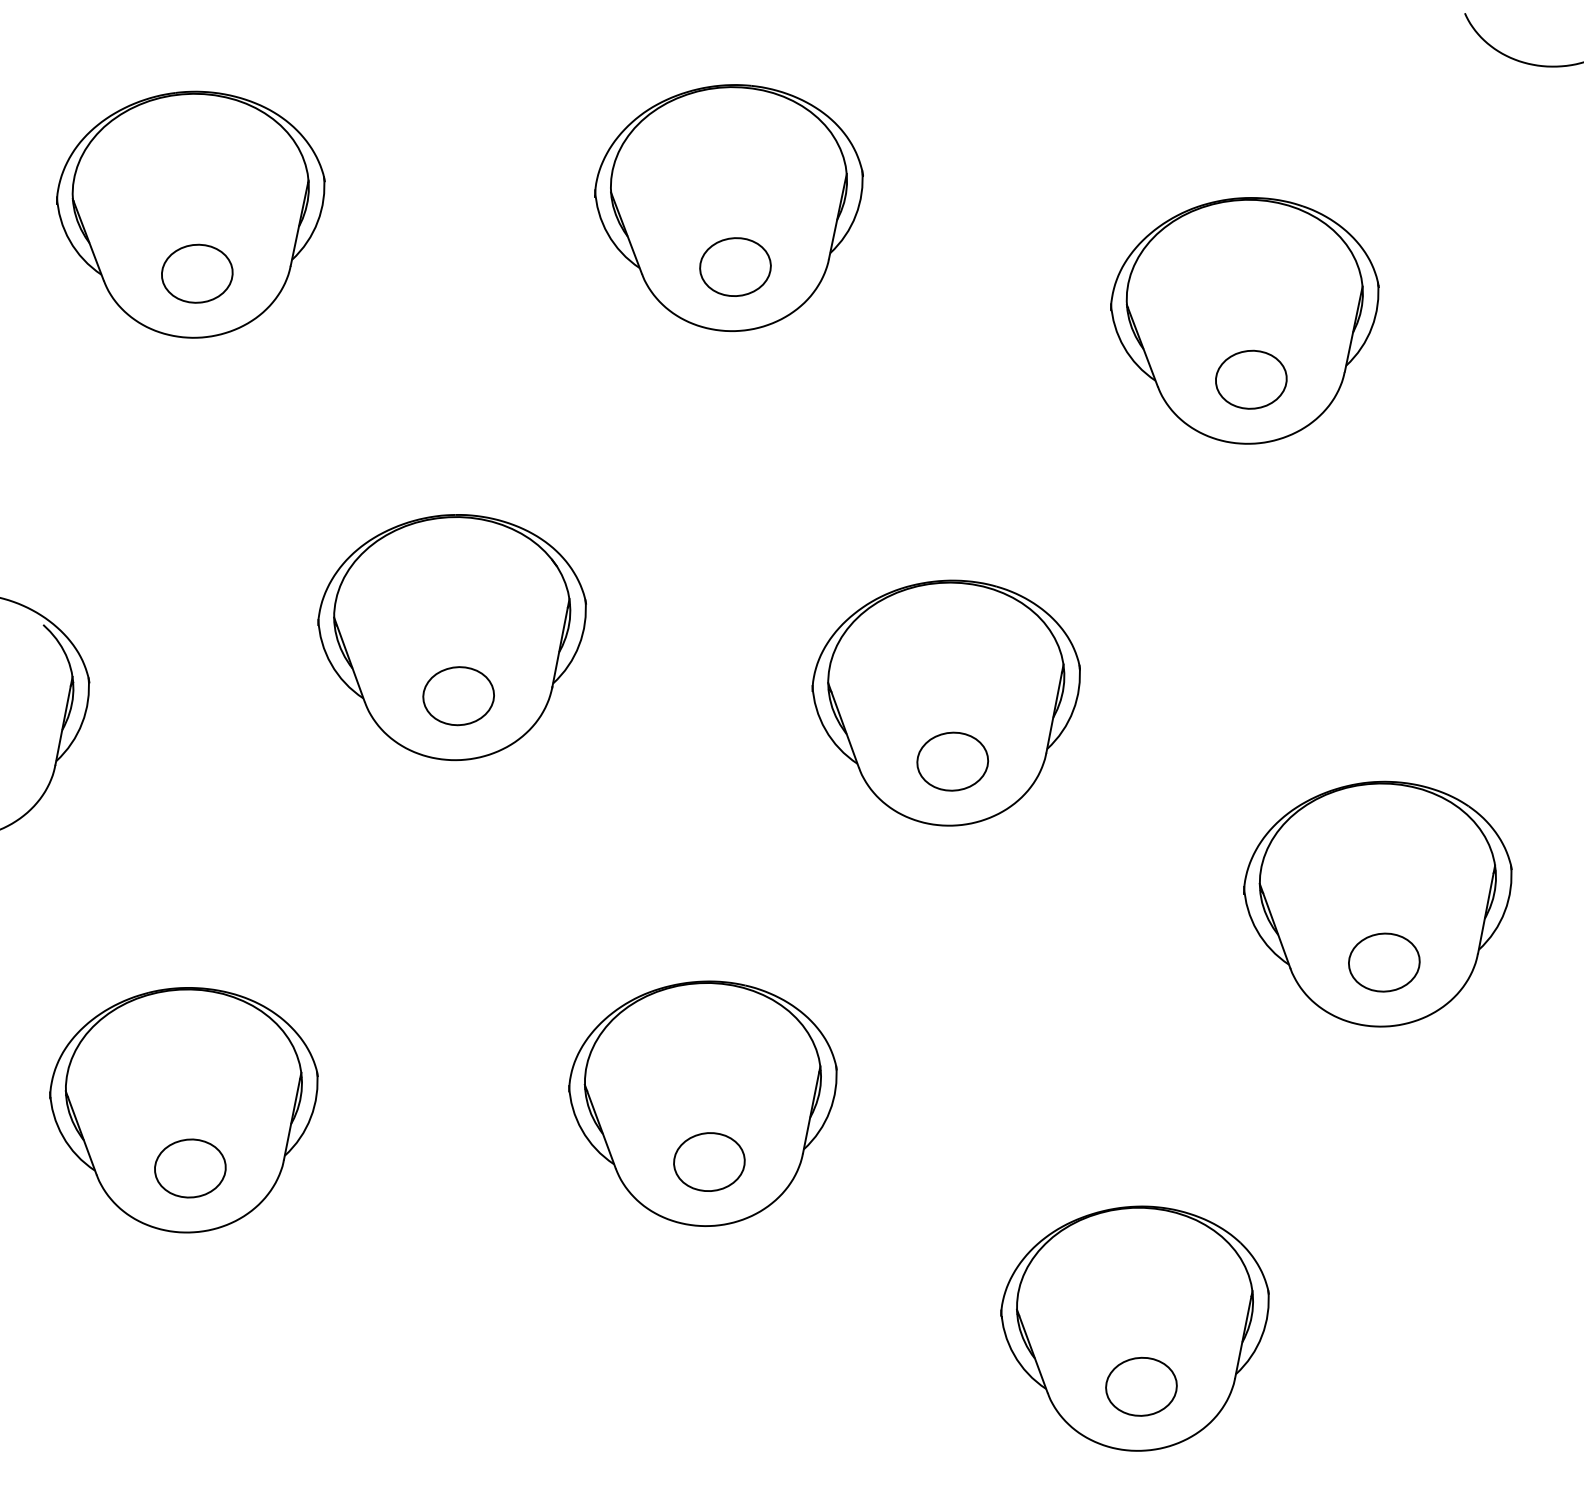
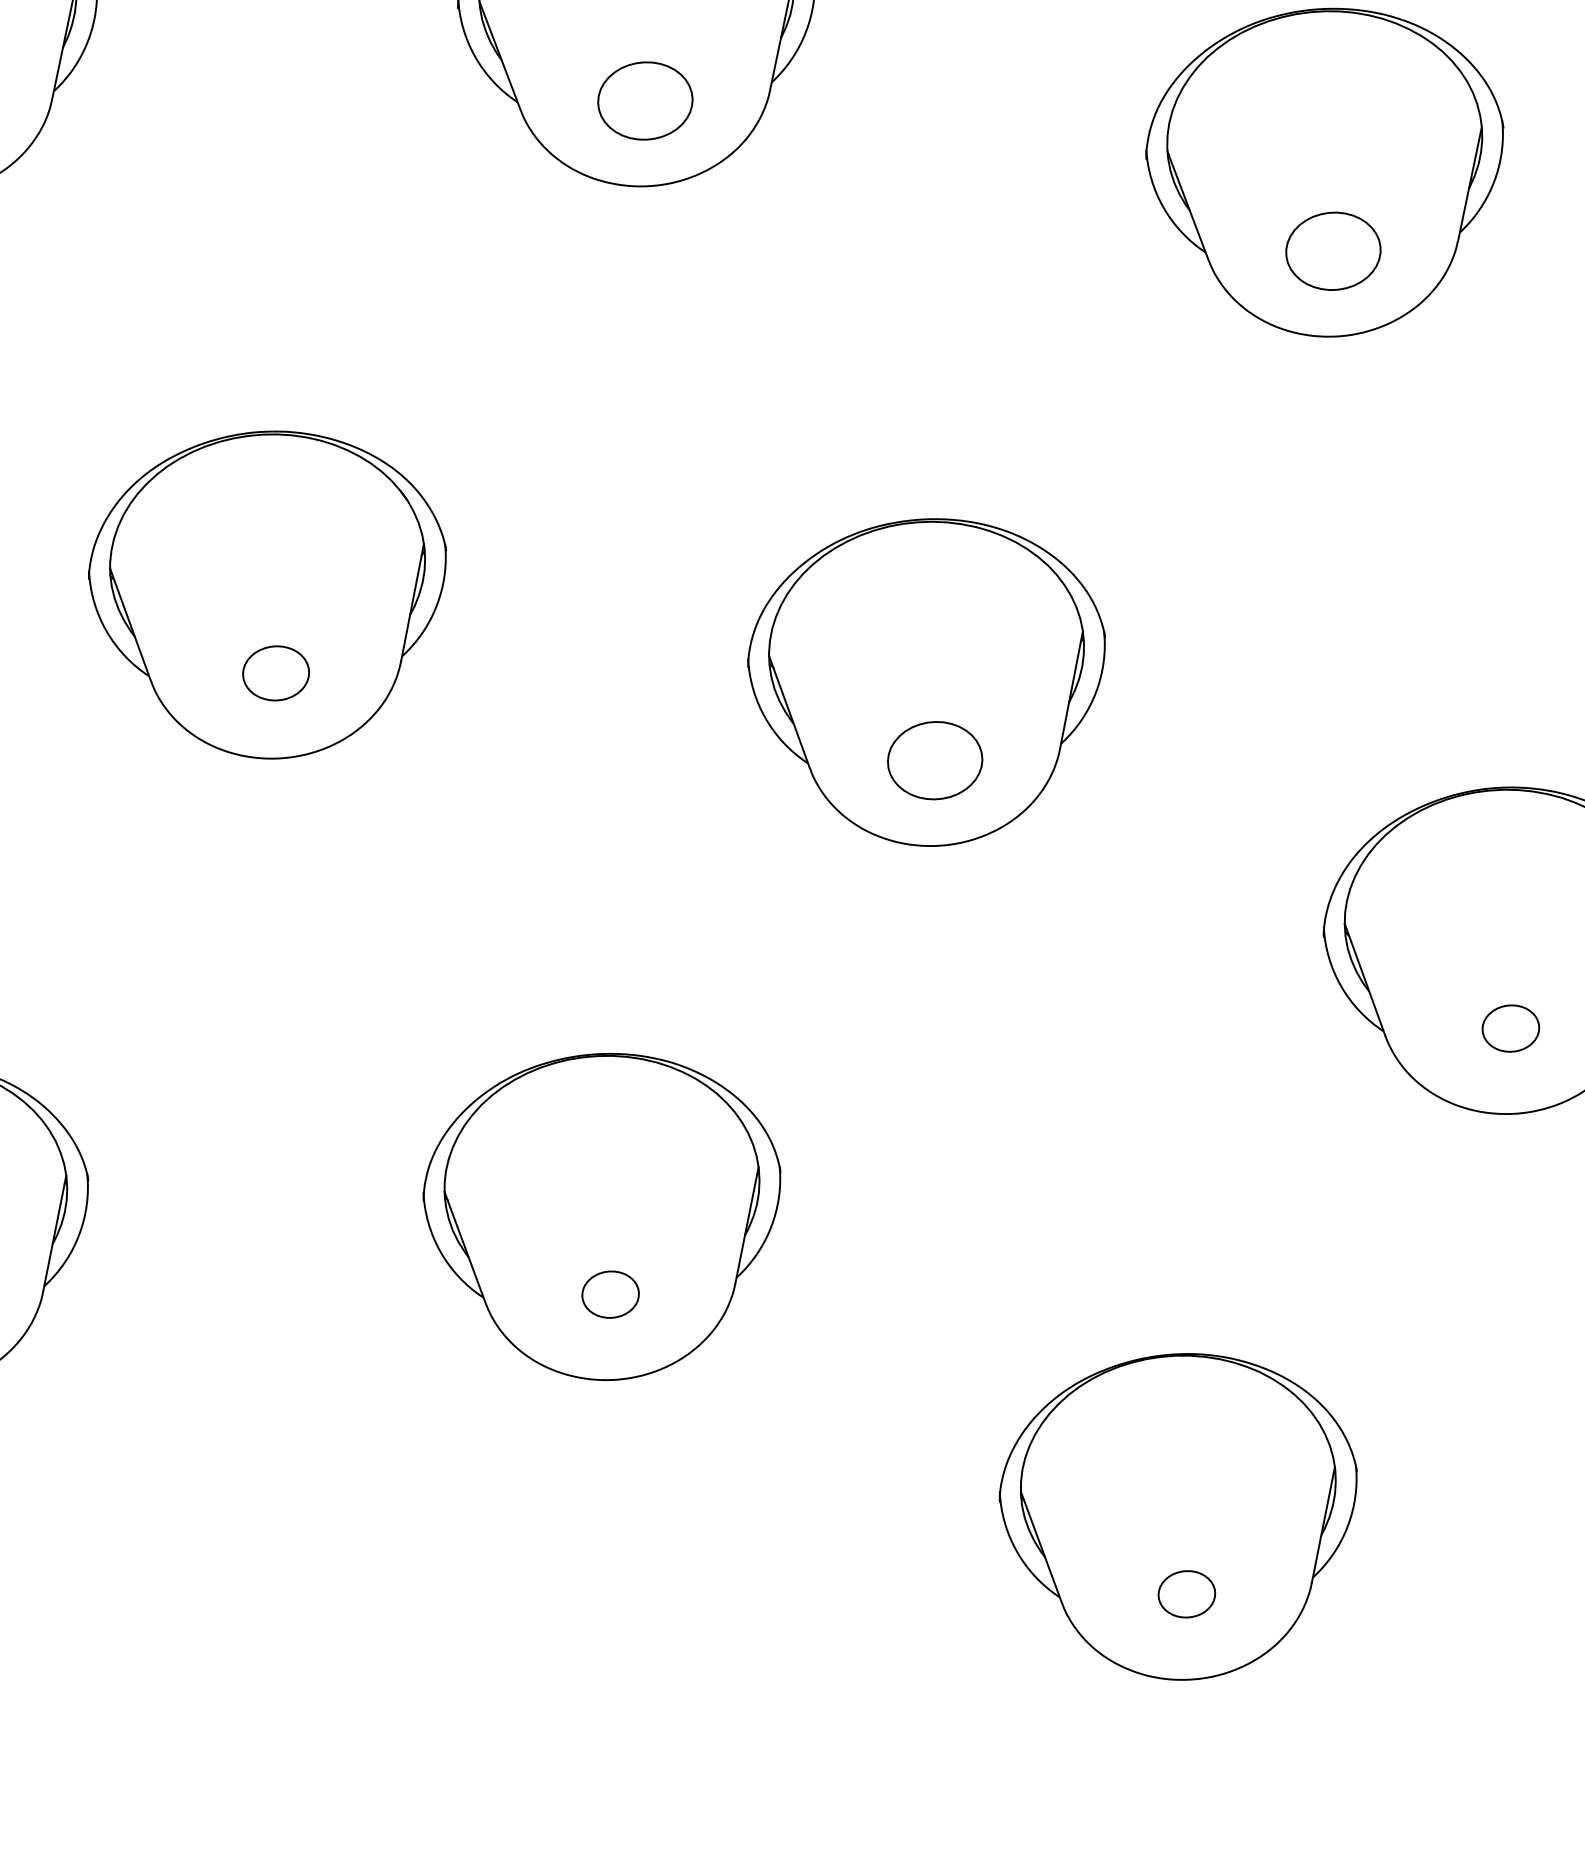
part: (458, 696) -> (275, 673), size x0.7
part: (1384, 962) -> (1511, 1028), size x0.6
part: (709, 1161) -> (610, 1293), size x0.6
part: (1141, 1386) -> (1186, 1594), size x0.6

